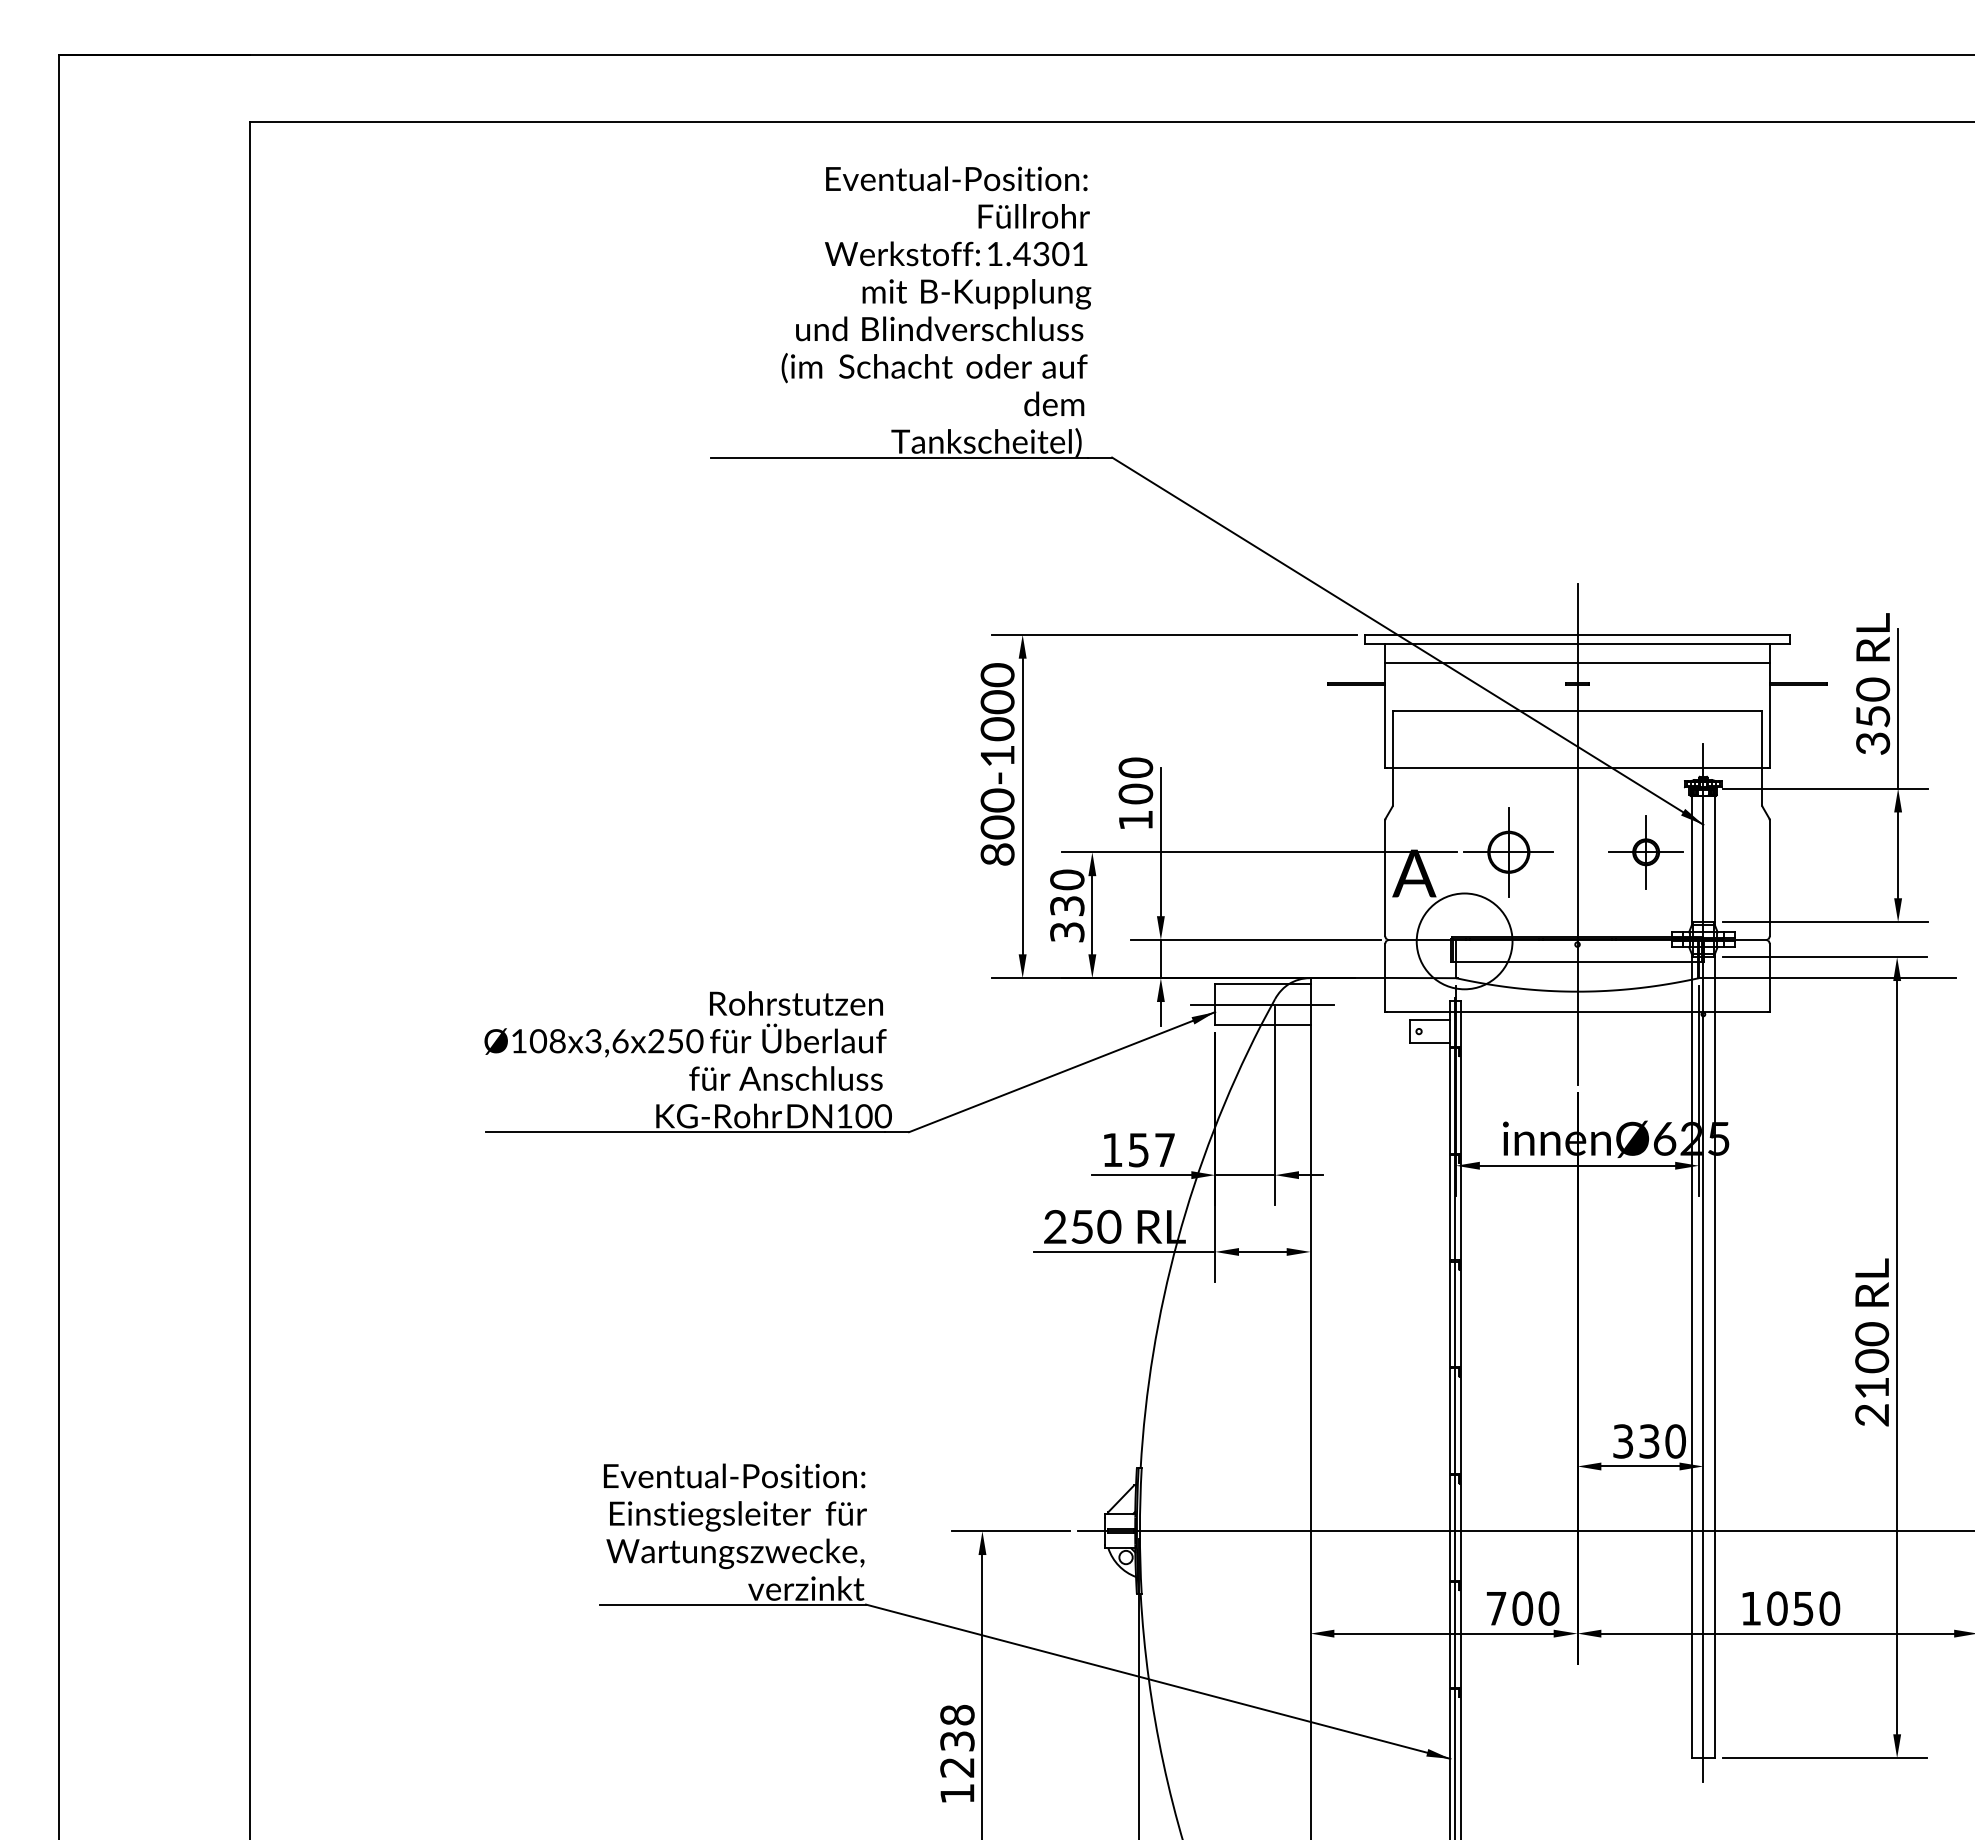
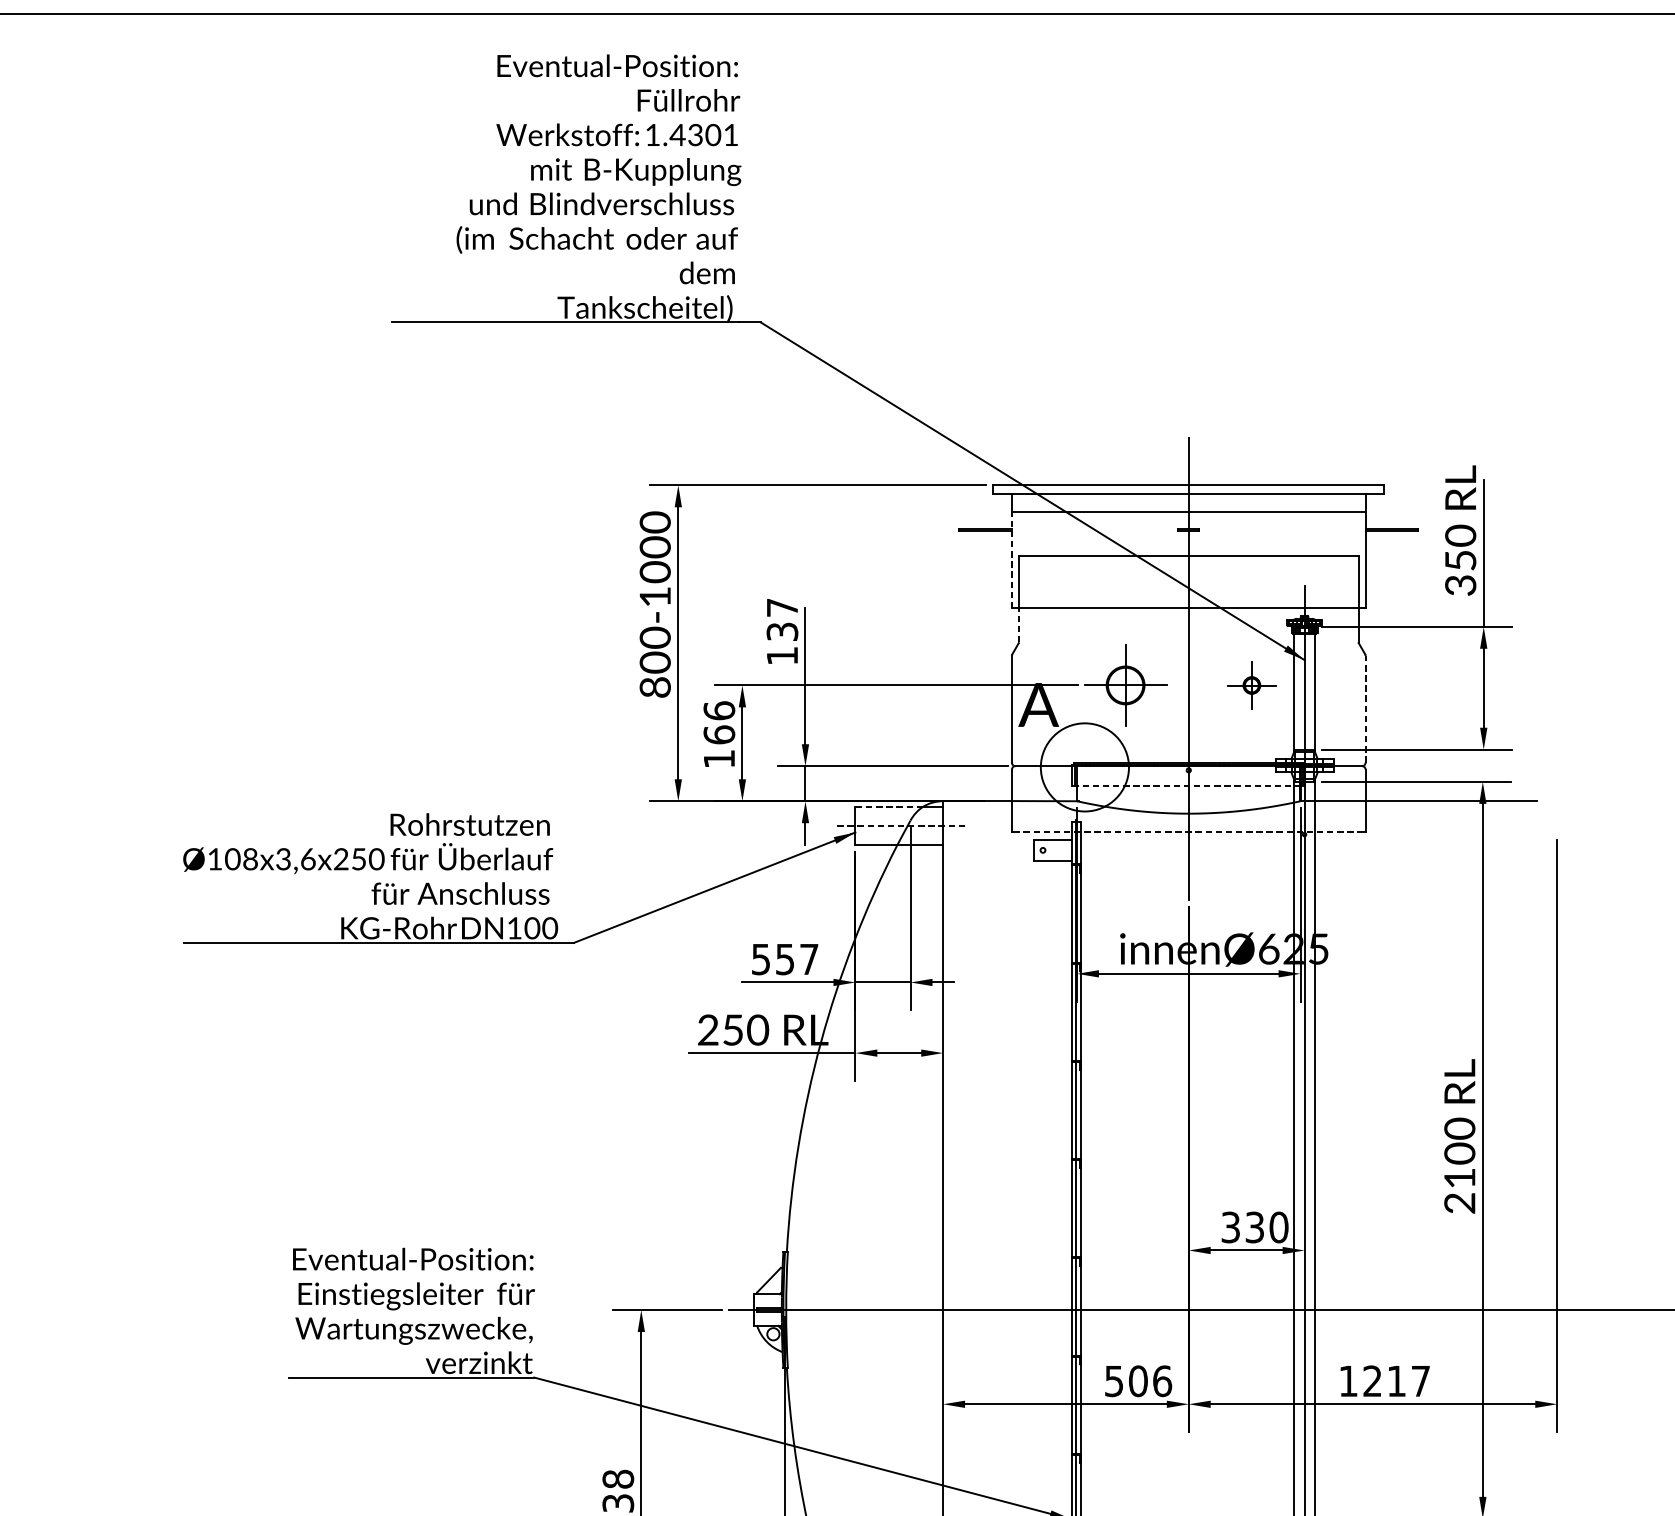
line: (1385, 715) -> (1012, 559), solid -> dashed
text: (1135, 780) -> (782, 619), 100 -> 137
line: (1392, 786) -> (1018, 624), solid -> dashed
part: (1645, 852) -> (1251, 685), size x0.7
line: (1769, 878) -> (1365, 709), solid -> dashed
text: (1067, 905) -> (719, 734), 330 -> 166
line: (1578, 961) -> (1189, 785), solid -> dashed
line: (1251, 984) -> (888, 807), solid -> dashed
line: (1262, 1004) -> (898, 825), solid -> dashed
line: (1577, 1011) -> (1188, 831), solid -> dashed
text: (1112, 1150) -> (760, 959), 157 -> 557
text: (1522, 1608) -> (1138, 1381), 700 -> 506
text: (1803, 1608) -> (1396, 1381), 1050 -> 1217

